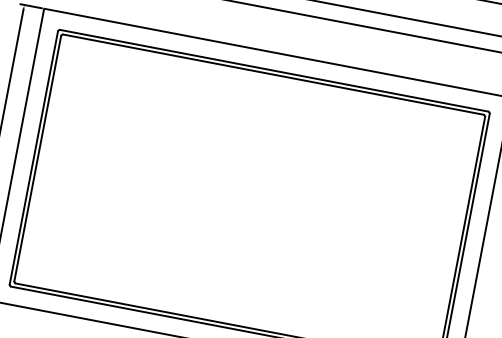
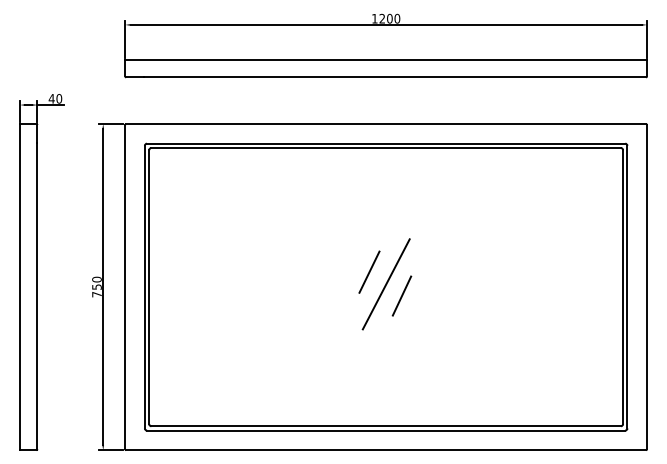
line: (237, 182) -> (369, 271), added
line: (249, 196) -> (385, 284), added
line: (262, 209) -> (401, 295), added

